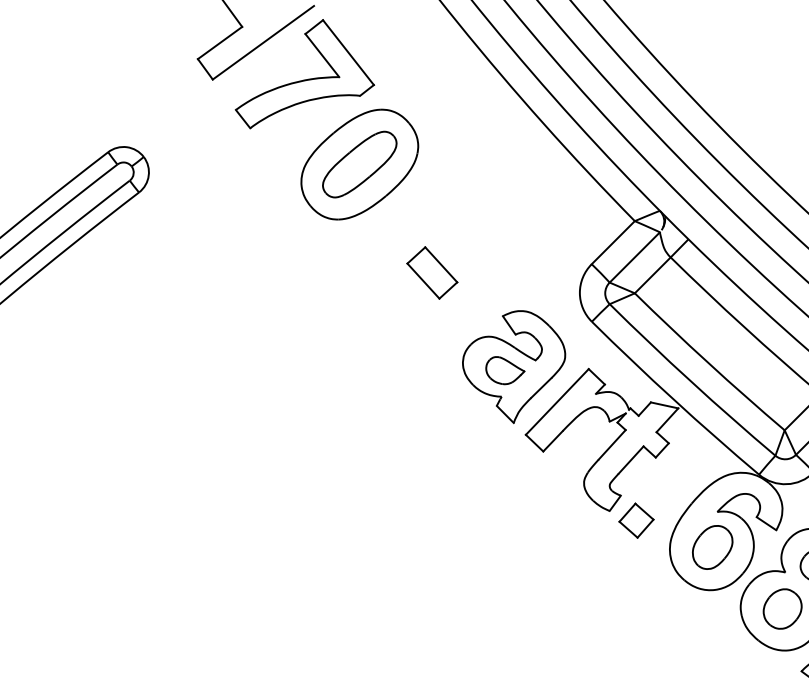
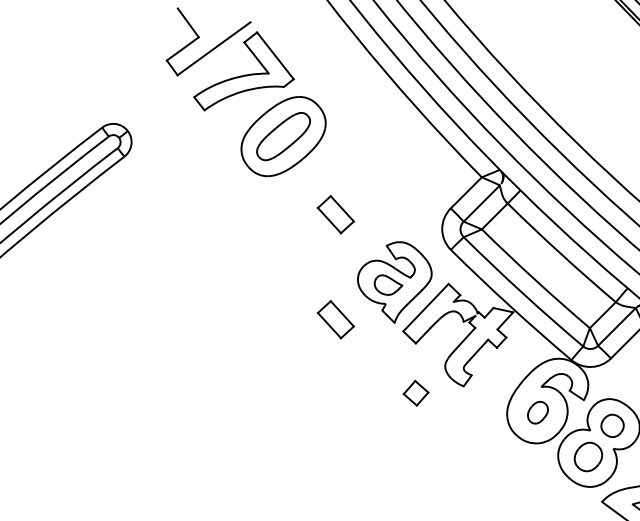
part: (431, 418) -> (335, 319), added
part: (635, 519) -> (415, 392), moved
part: (712, 547) -> (537, 412), size x0.7

